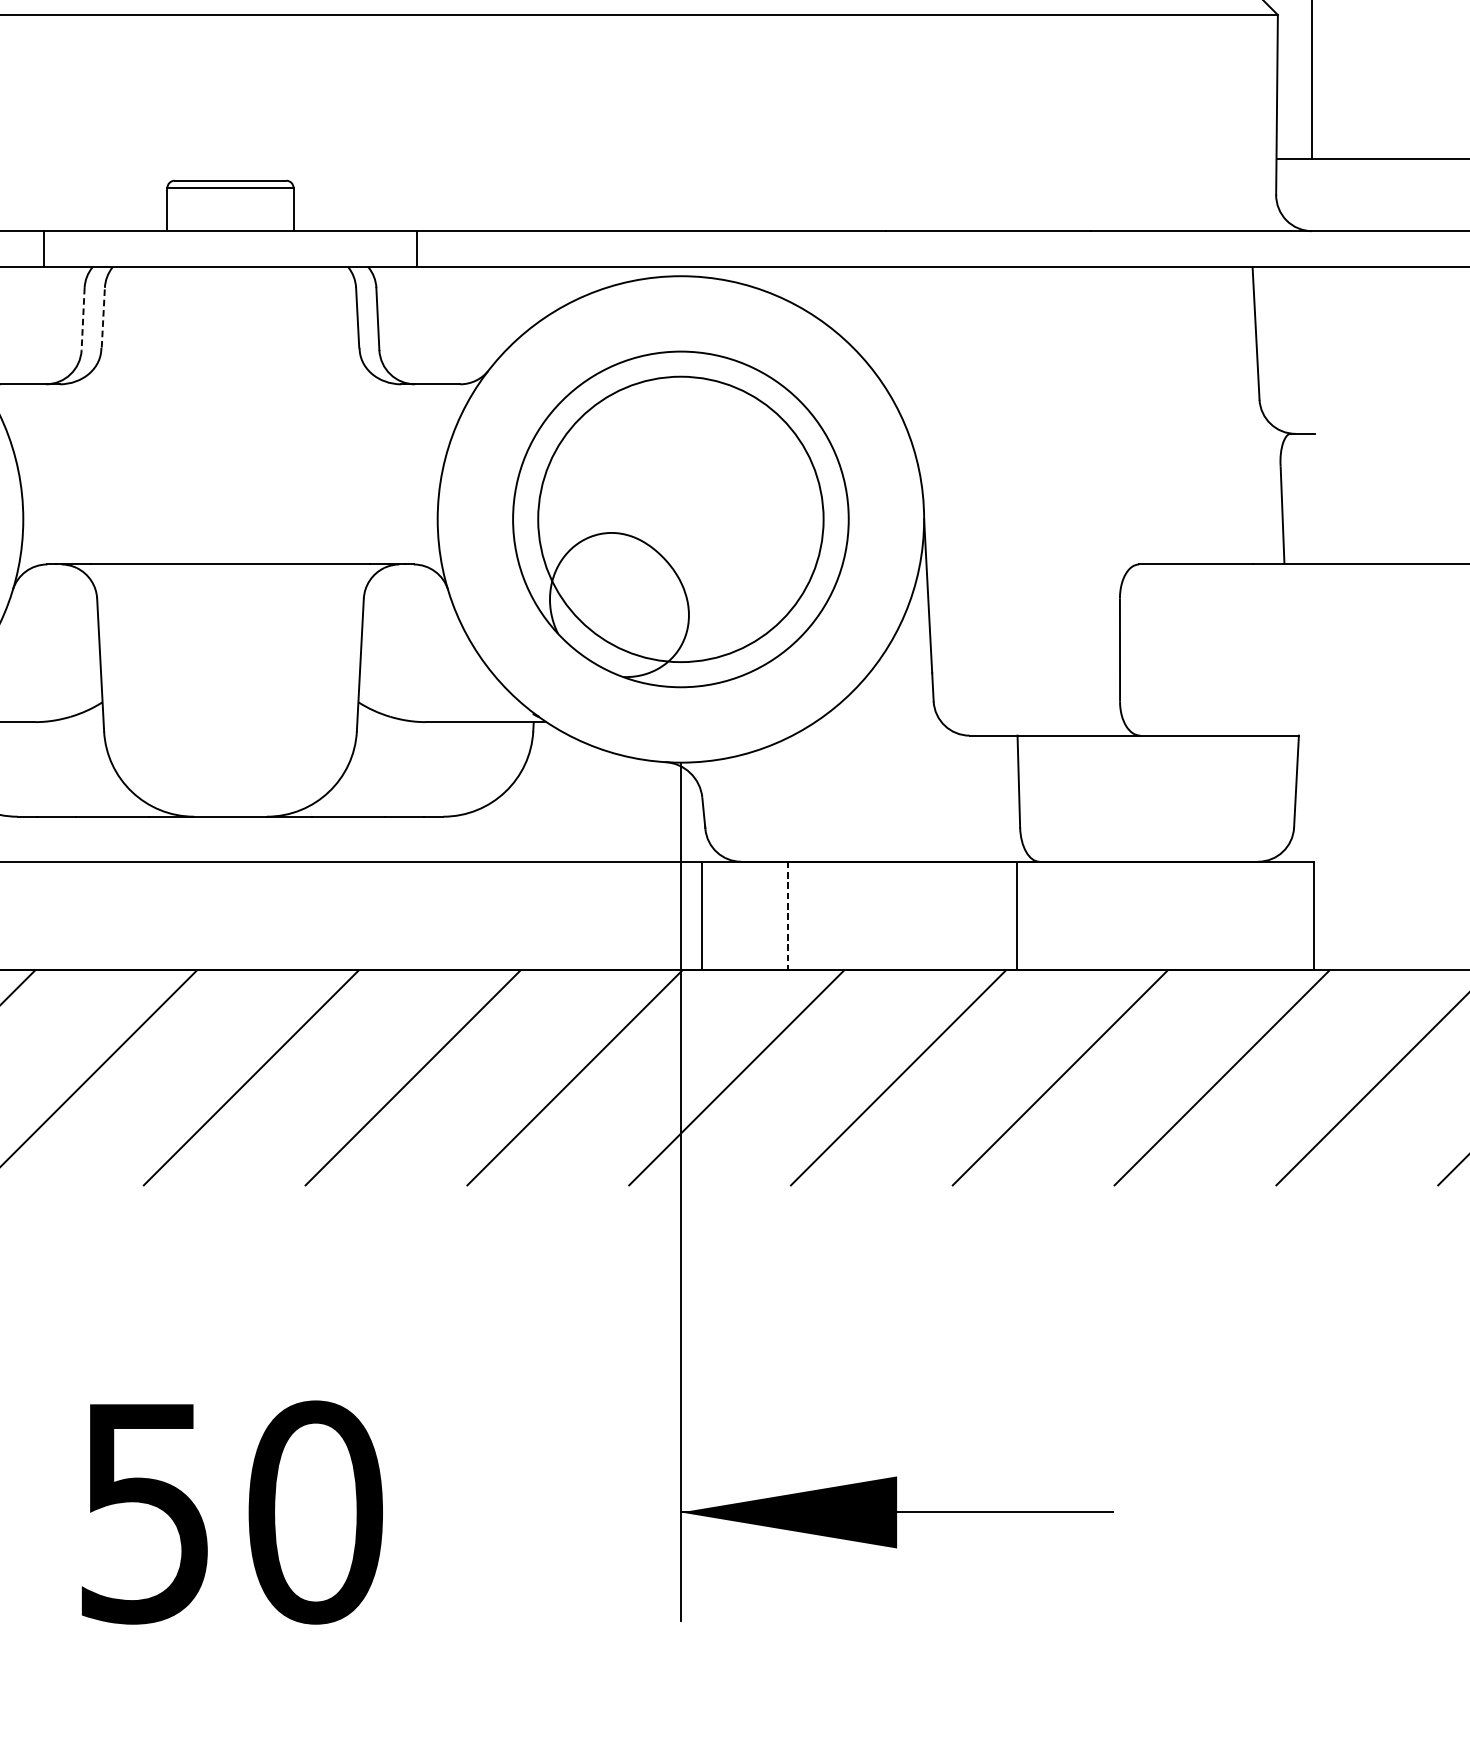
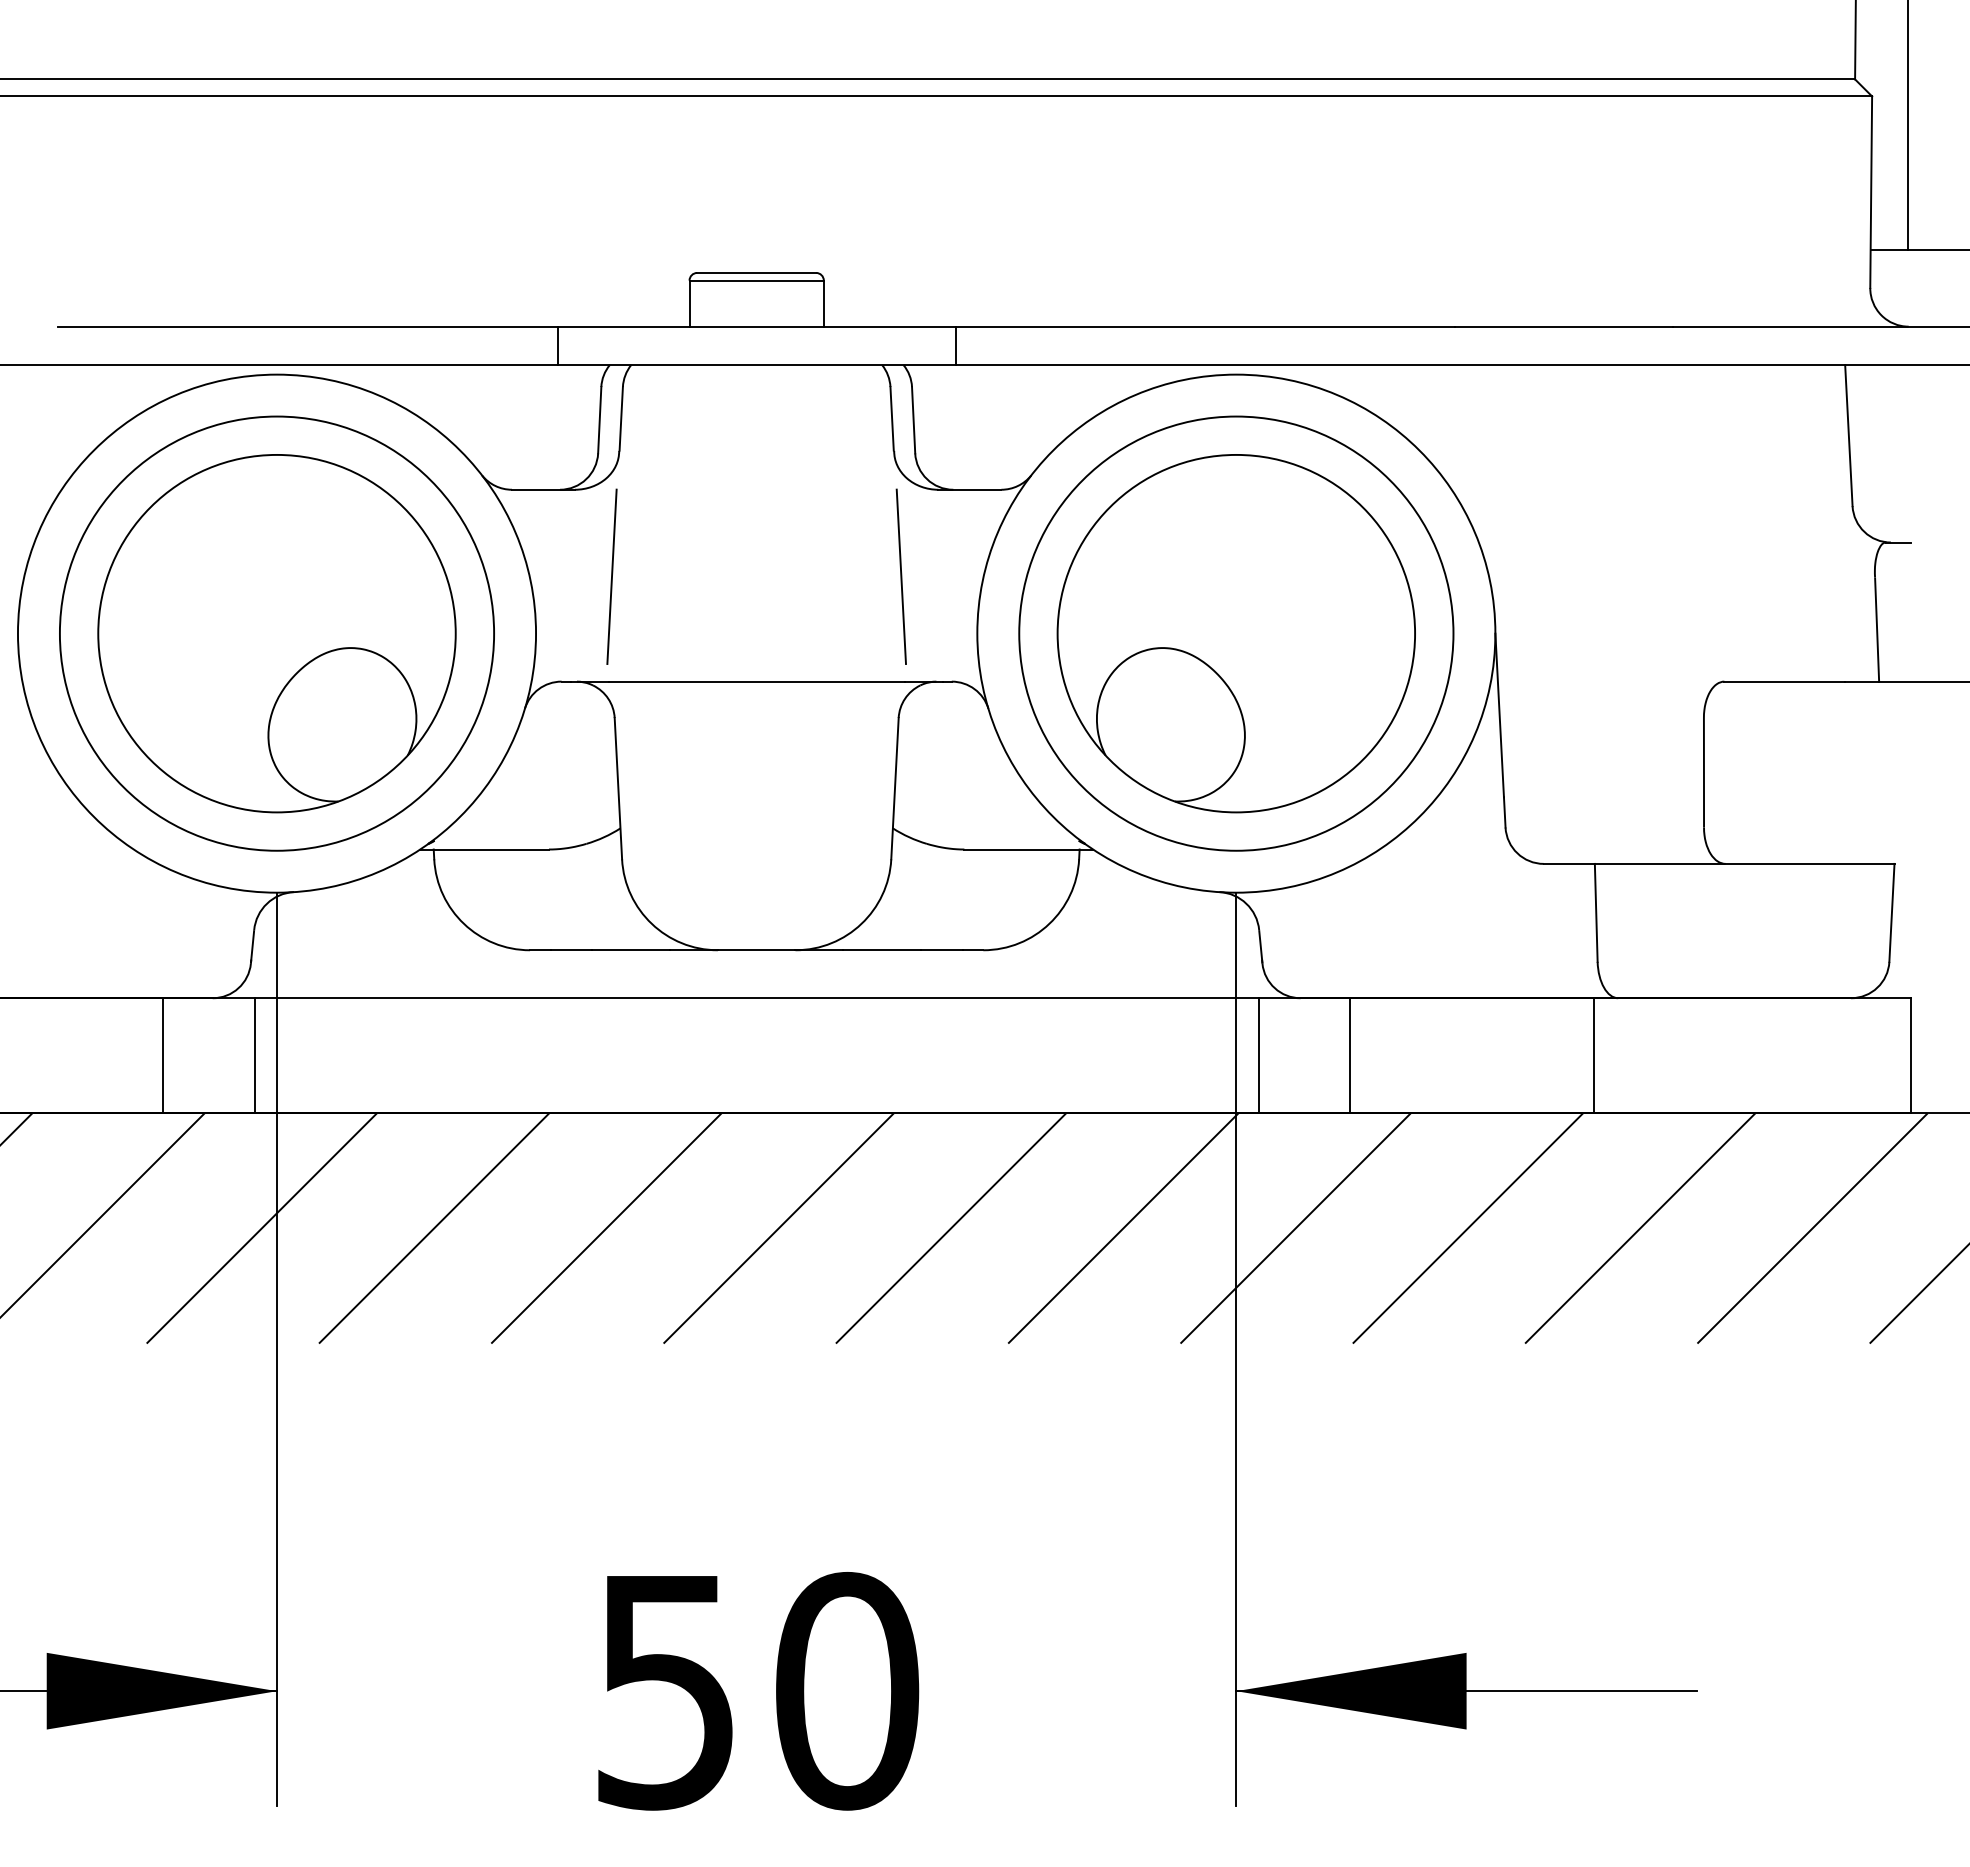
line: (103, 317) -> (621, 418), dashed -> solid
line: (82, 319) -> (599, 420), dashed -> solid
line: (94, 465) -> (611, 576), added
line: (366, 465) -> (901, 576), added
circle: (681, 519) -> (1236, 633), size x1.43
line: (788, 915) -> (1350, 1055), dashed -> solid

